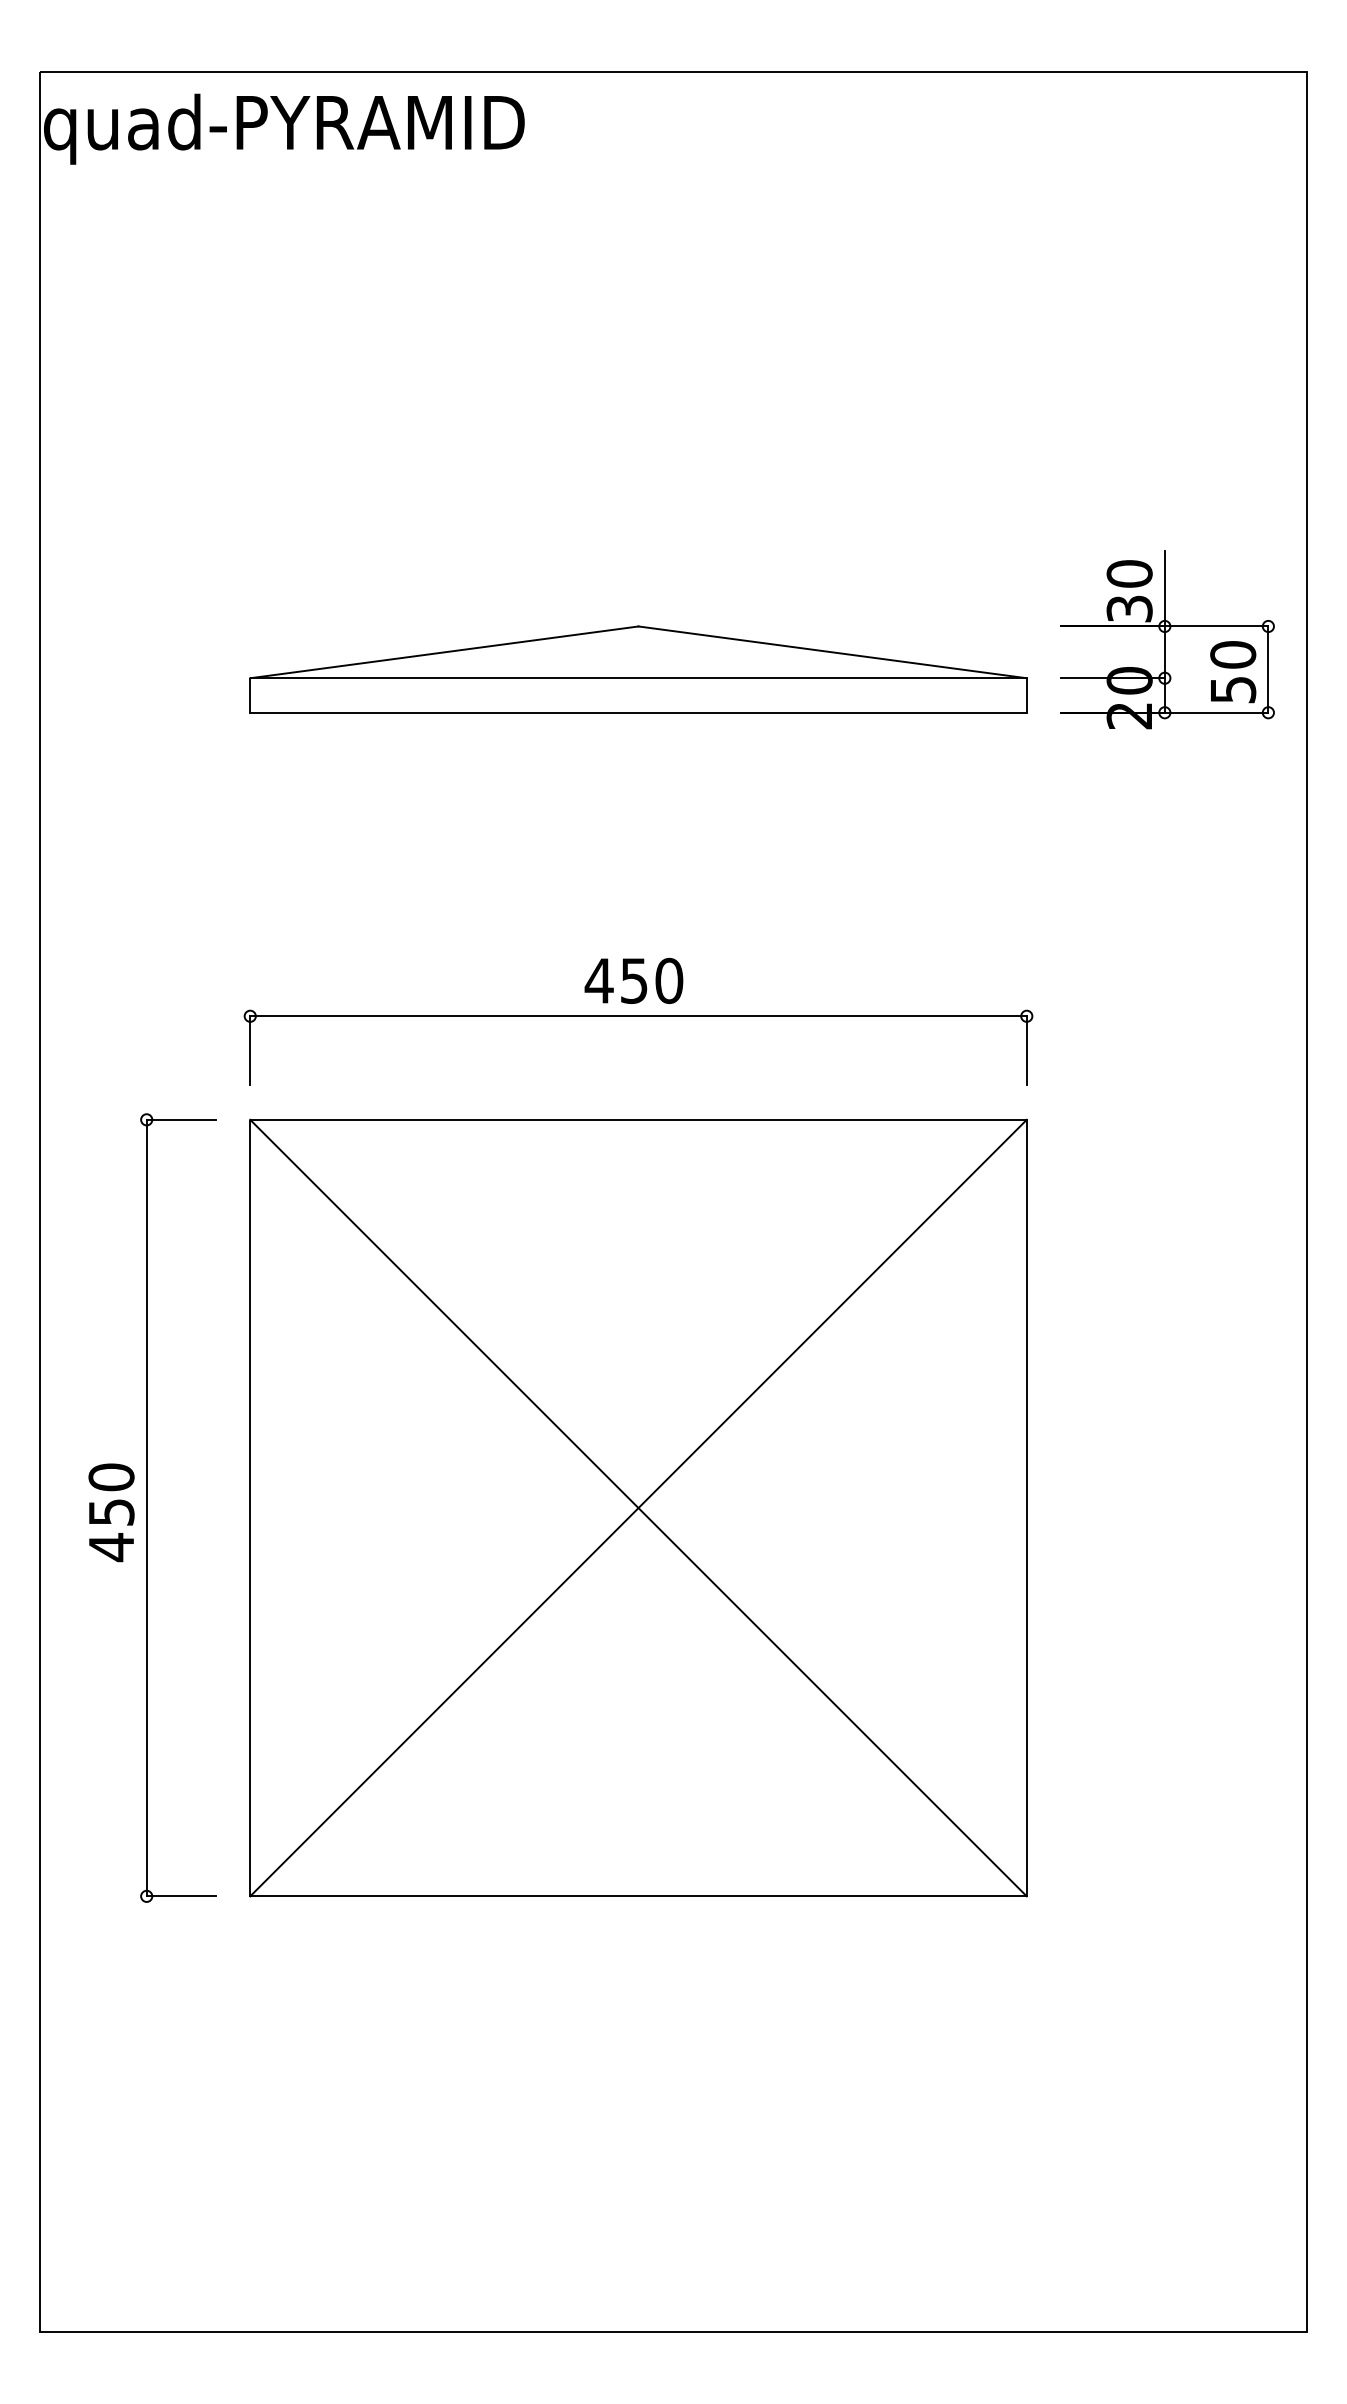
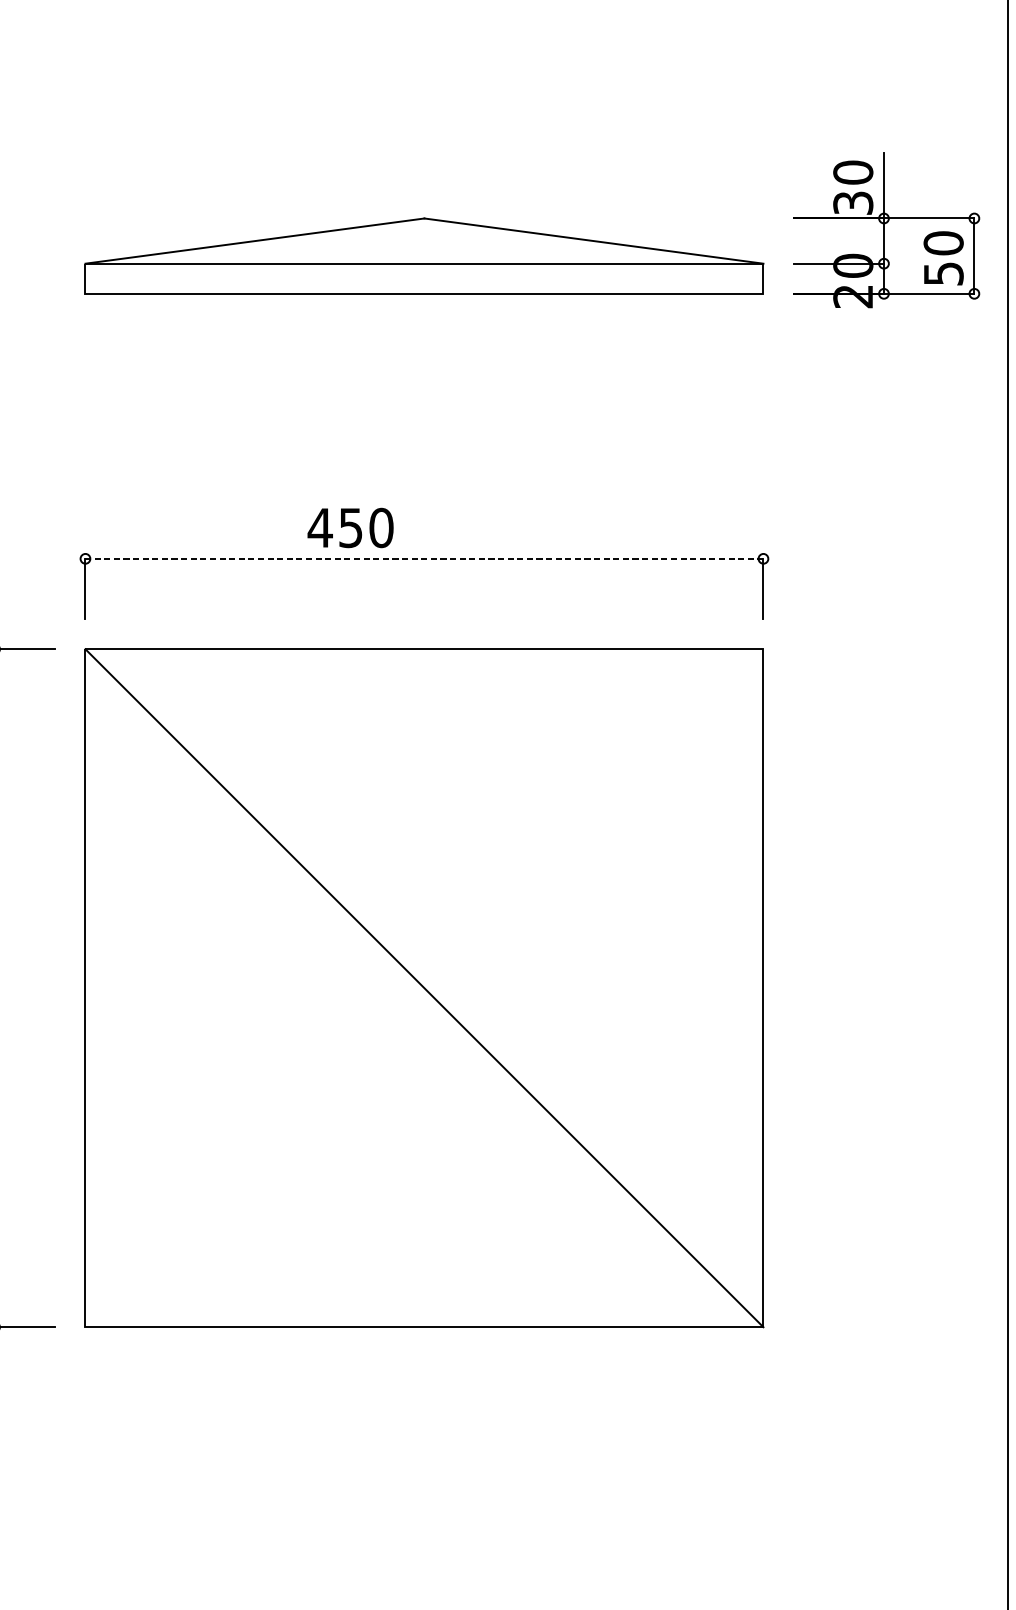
text: (633, 980) -> (350, 527), moved
line: (638, 1016) -> (424, 559), solid -> dashed
line: (638, 1507) -> (424, 987), removed

